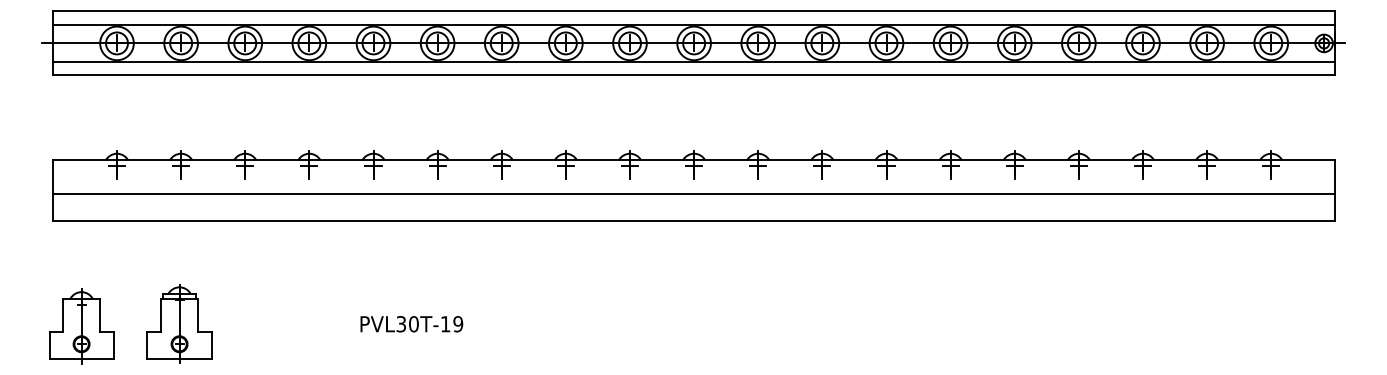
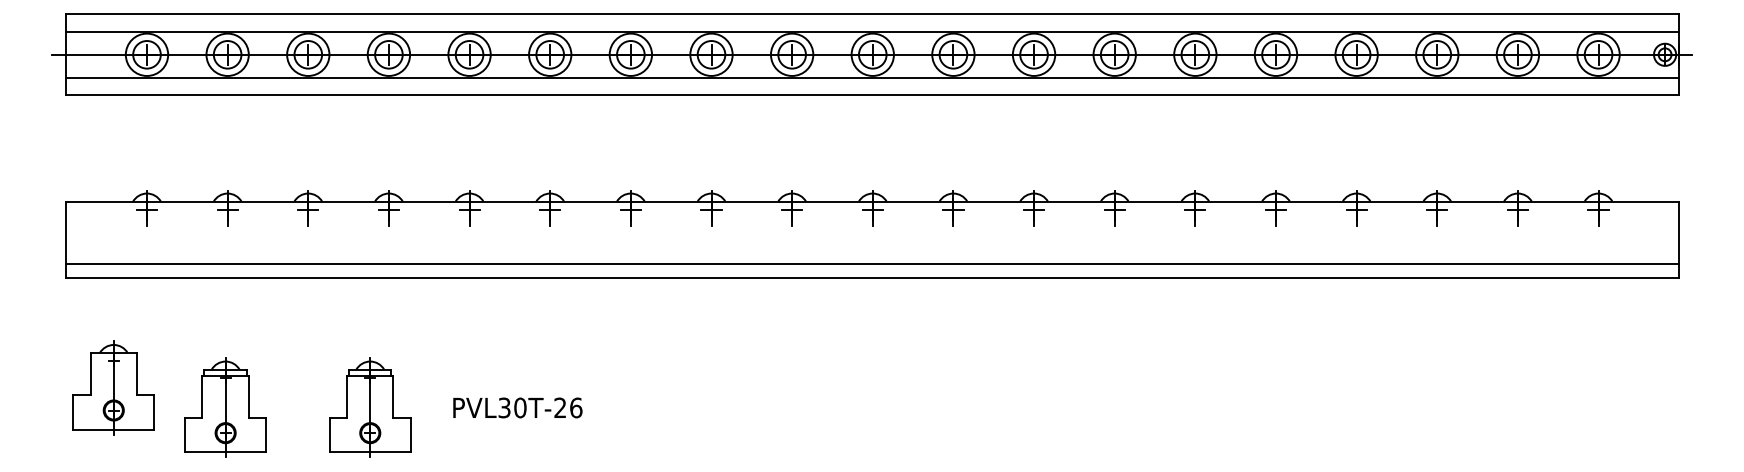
line: (693, 193) -> (872, 263), moved
part: (294, 323) -> (370, 407), added
text: (452, 324) -> (568, 408), PVL30T-19 -> PVL30T-26
part: (81, 326) -> (113, 388), moved

